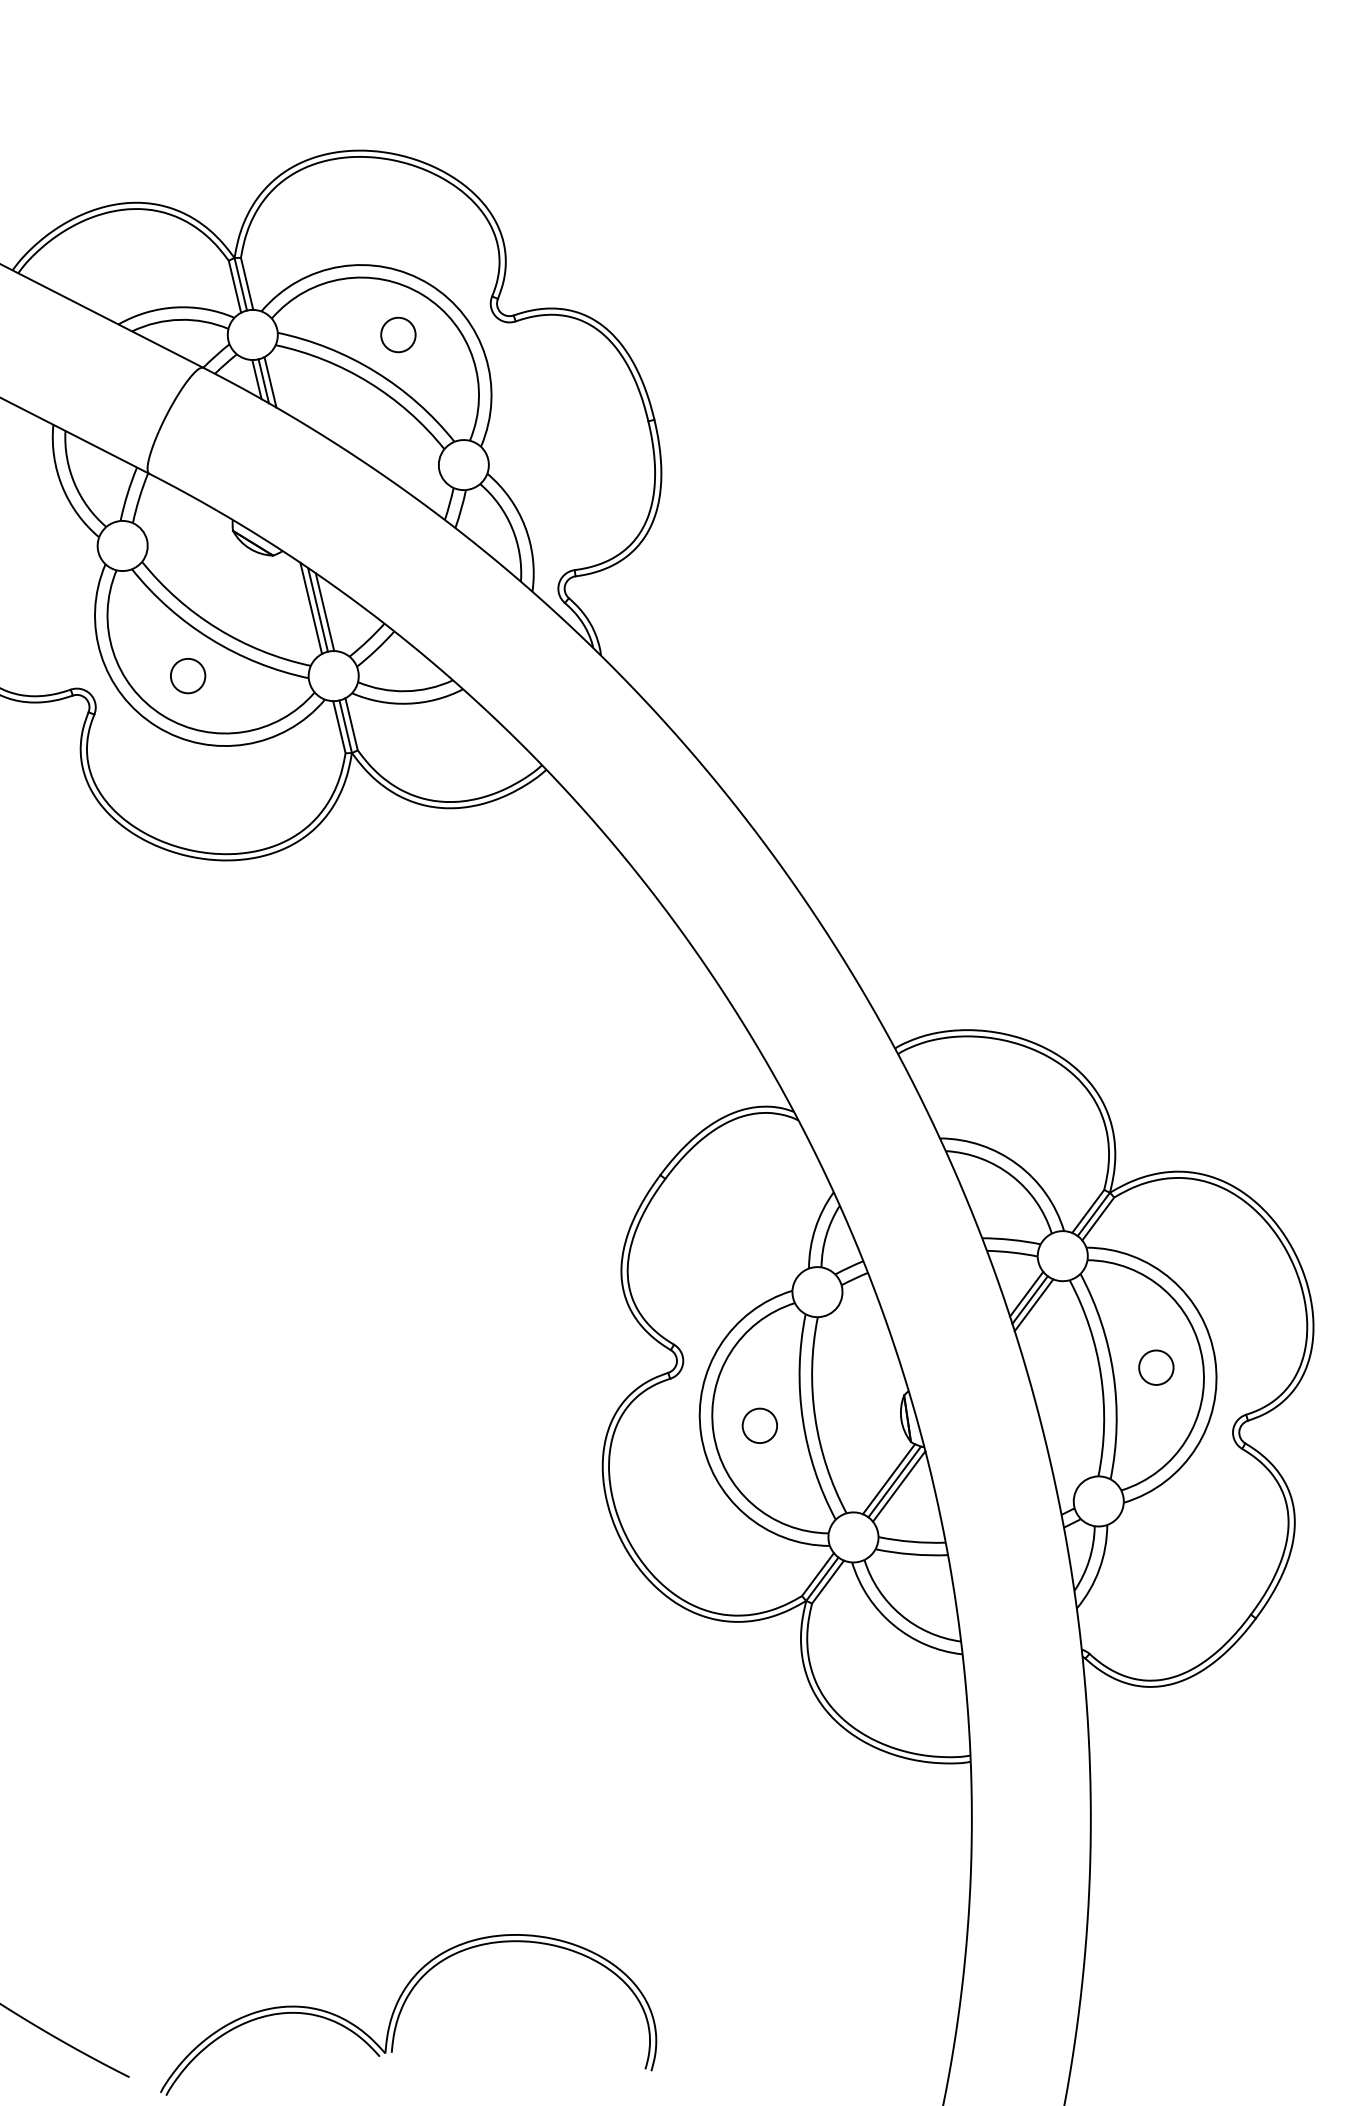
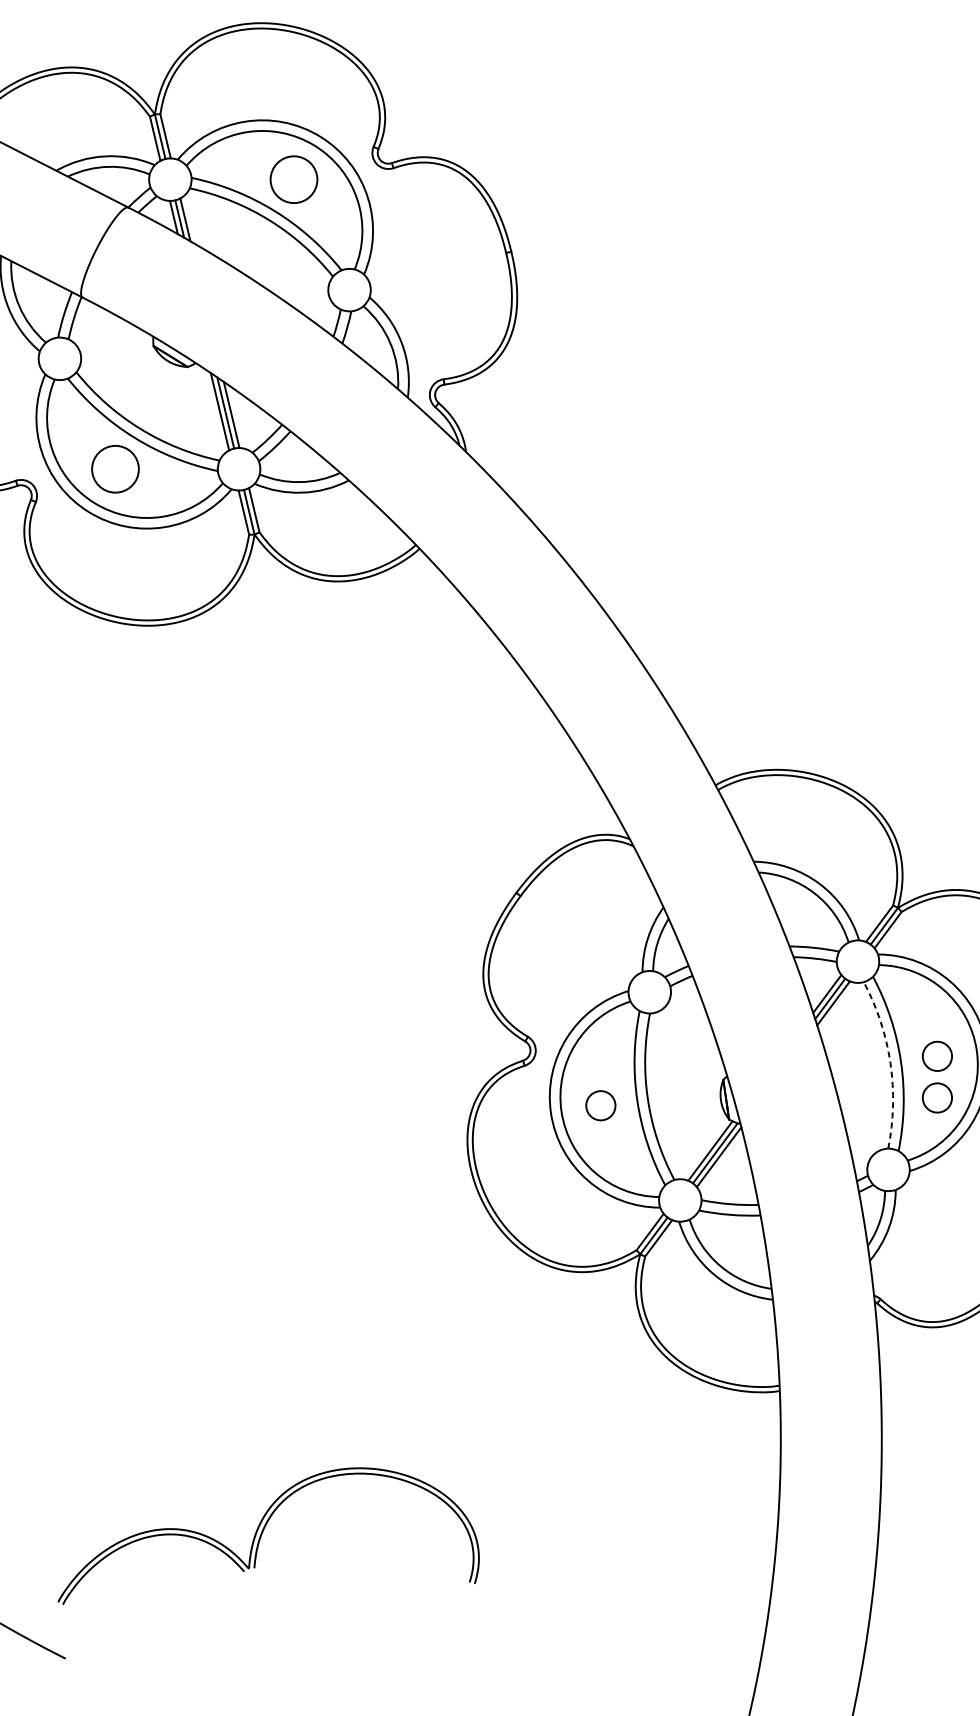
circle: (398, 334) -> (294, 179), size x1.6
circle: (187, 675) -> (114, 468), size x1.6
arc: (1101, 1375) -> (890, 1062), solid -> dashed
circle: (1156, 1416) -> (937, 1097), added
part: (401, 2012) -> (262, 1534), moved

